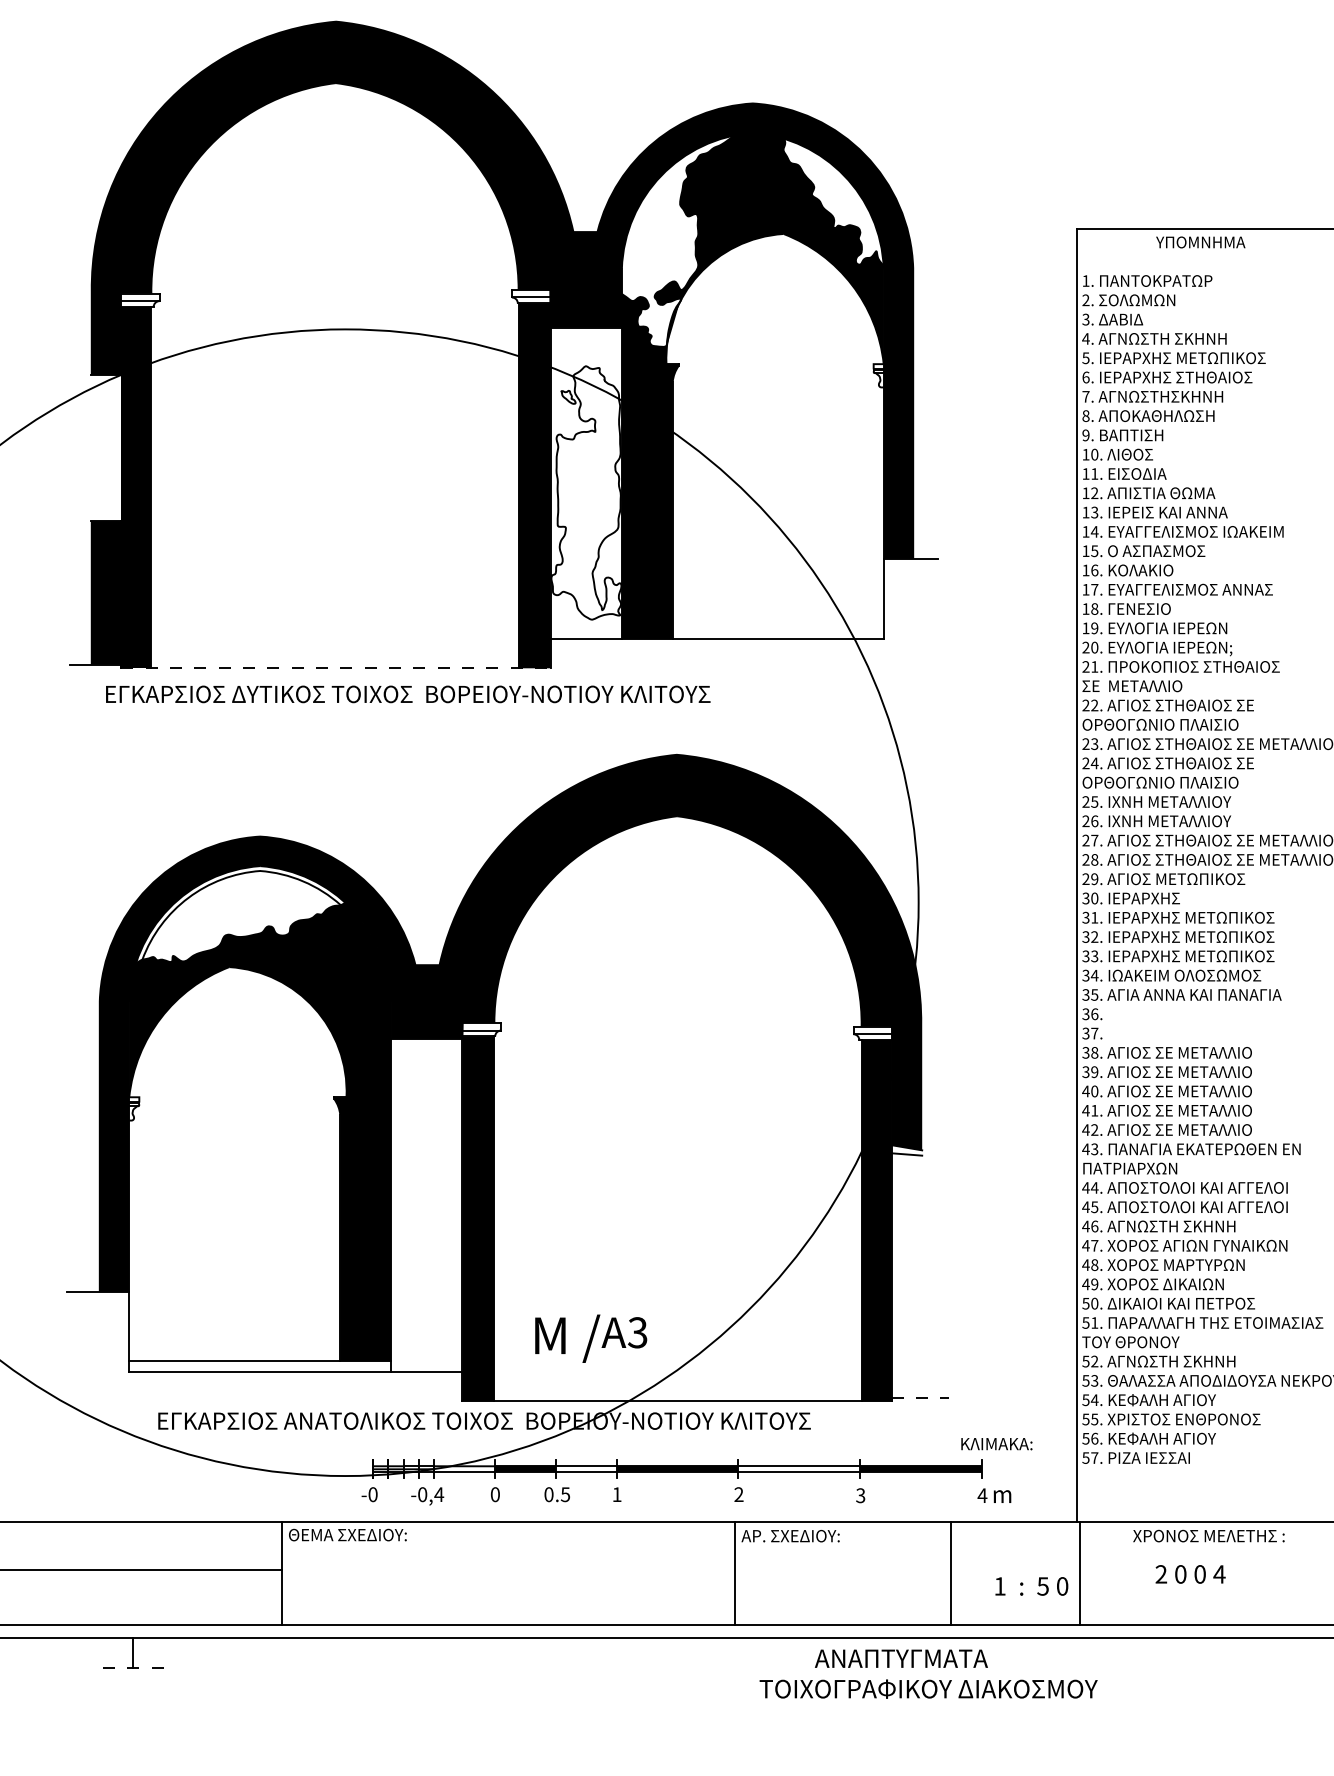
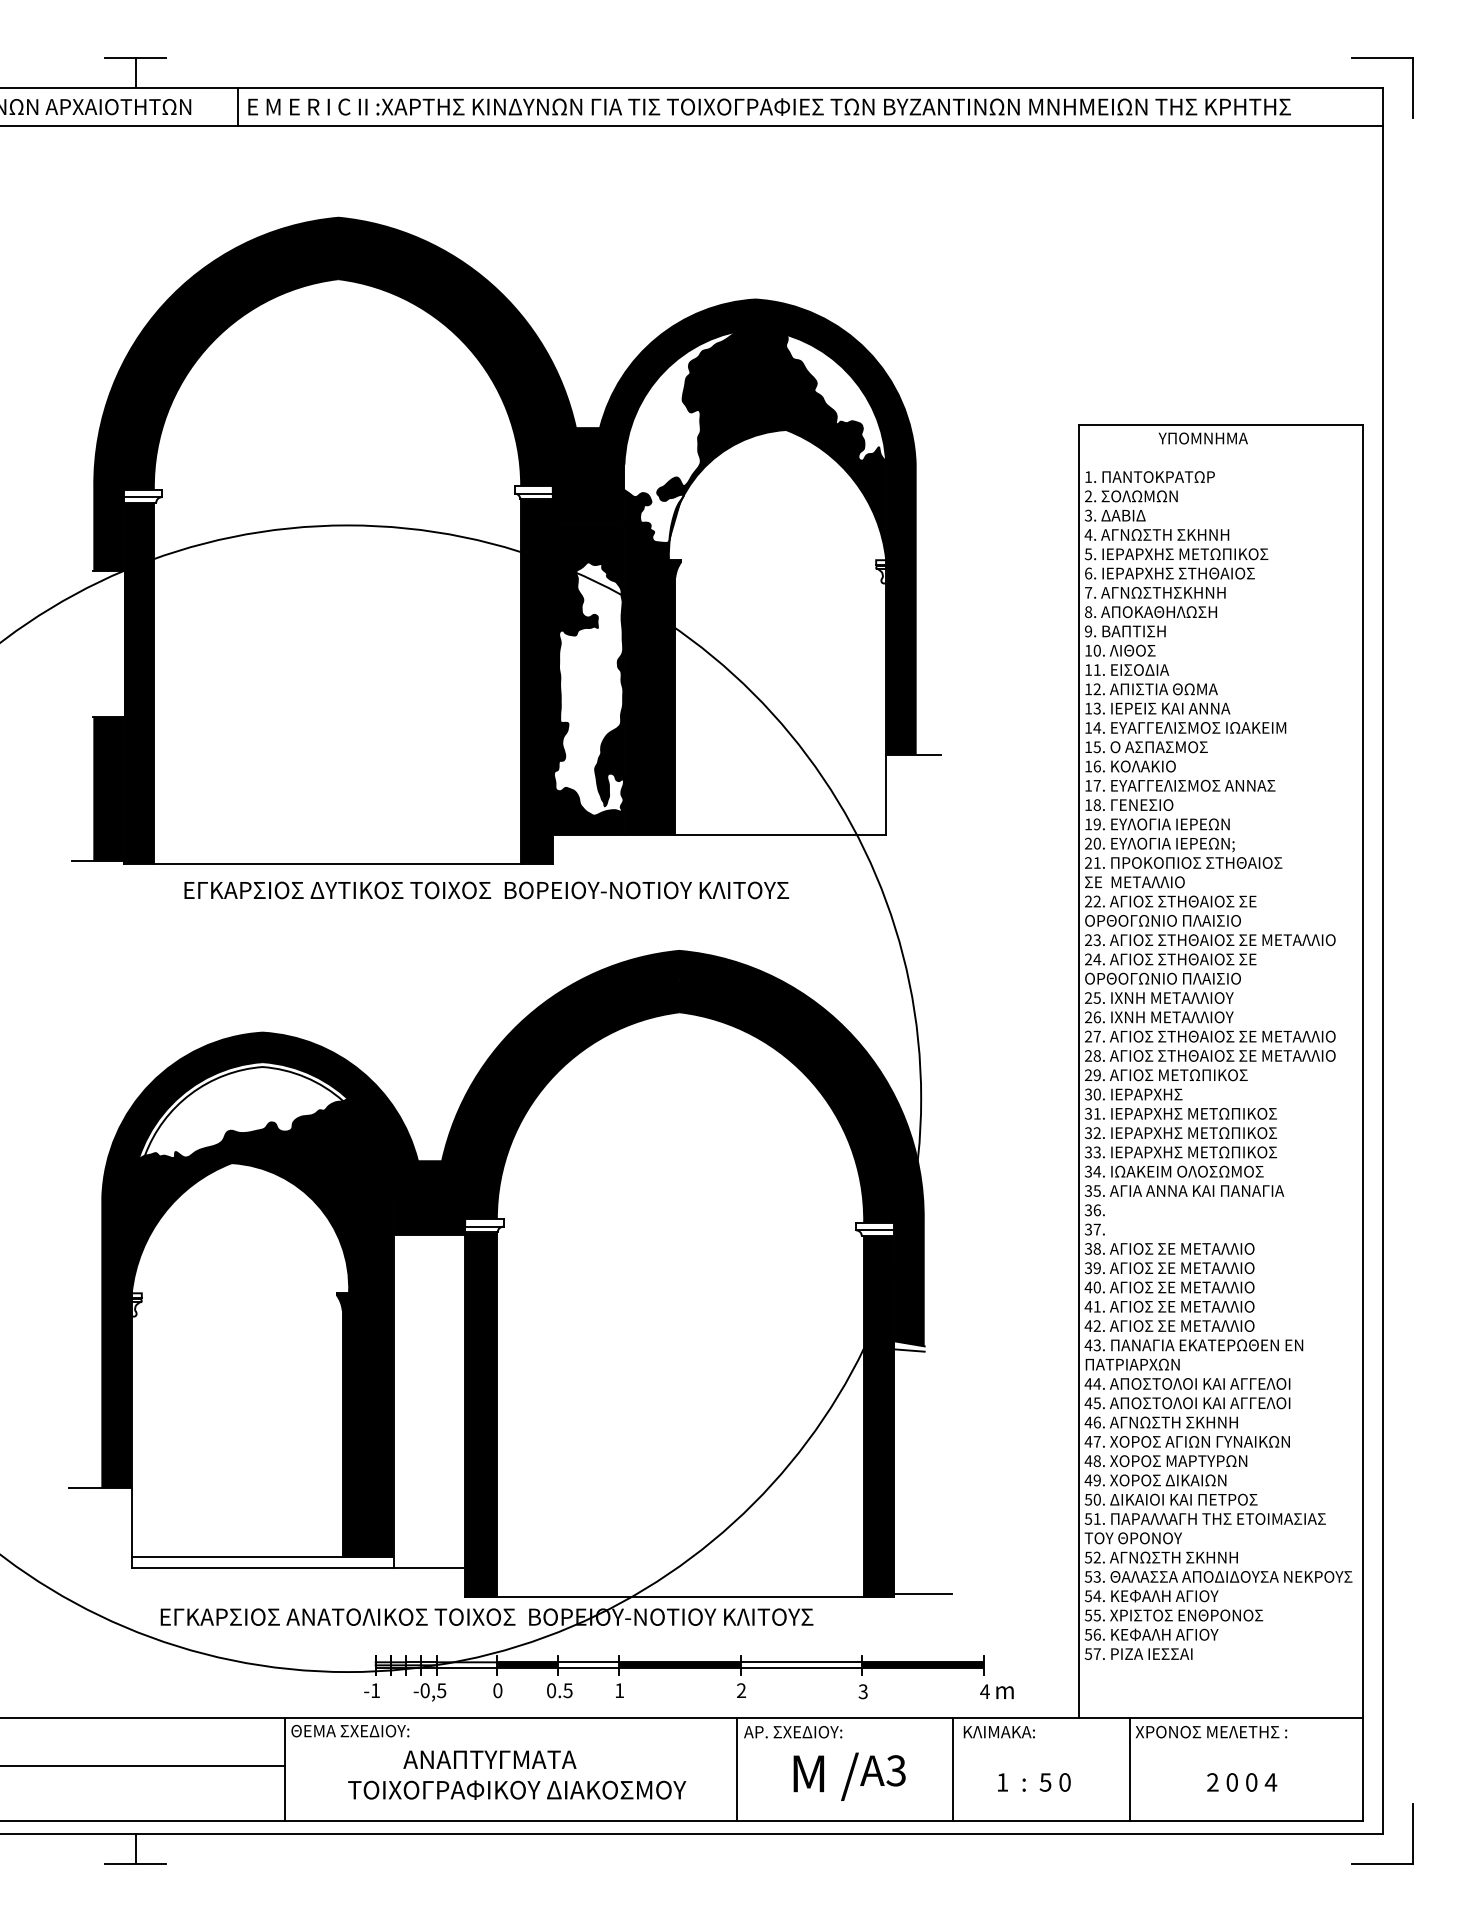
fill: (585, 483) -> (588, 679), added
line: (335, 668) -> (338, 864), dashed -> solid
text: (407, 694) -> (486, 890), moved
text: (590, 1338) -> (849, 1776), moved
line: (920, 1397) -> (923, 1593), dashed -> solid
text: (995, 1444) -> (998, 1732), moved
text: (372, 1494) -> (375, 1690), -0 -> -1
text: (438, 1494) -> (441, 1690), -0,4 -> -0,5
line: (1079, 1573) -> (1129, 1769), moved
text: (1190, 1574) -> (1242, 1782), moved
line: (133, 1668) -> (136, 1864), dashed -> solid
text: (928, 1673) -> (517, 1774), moved

